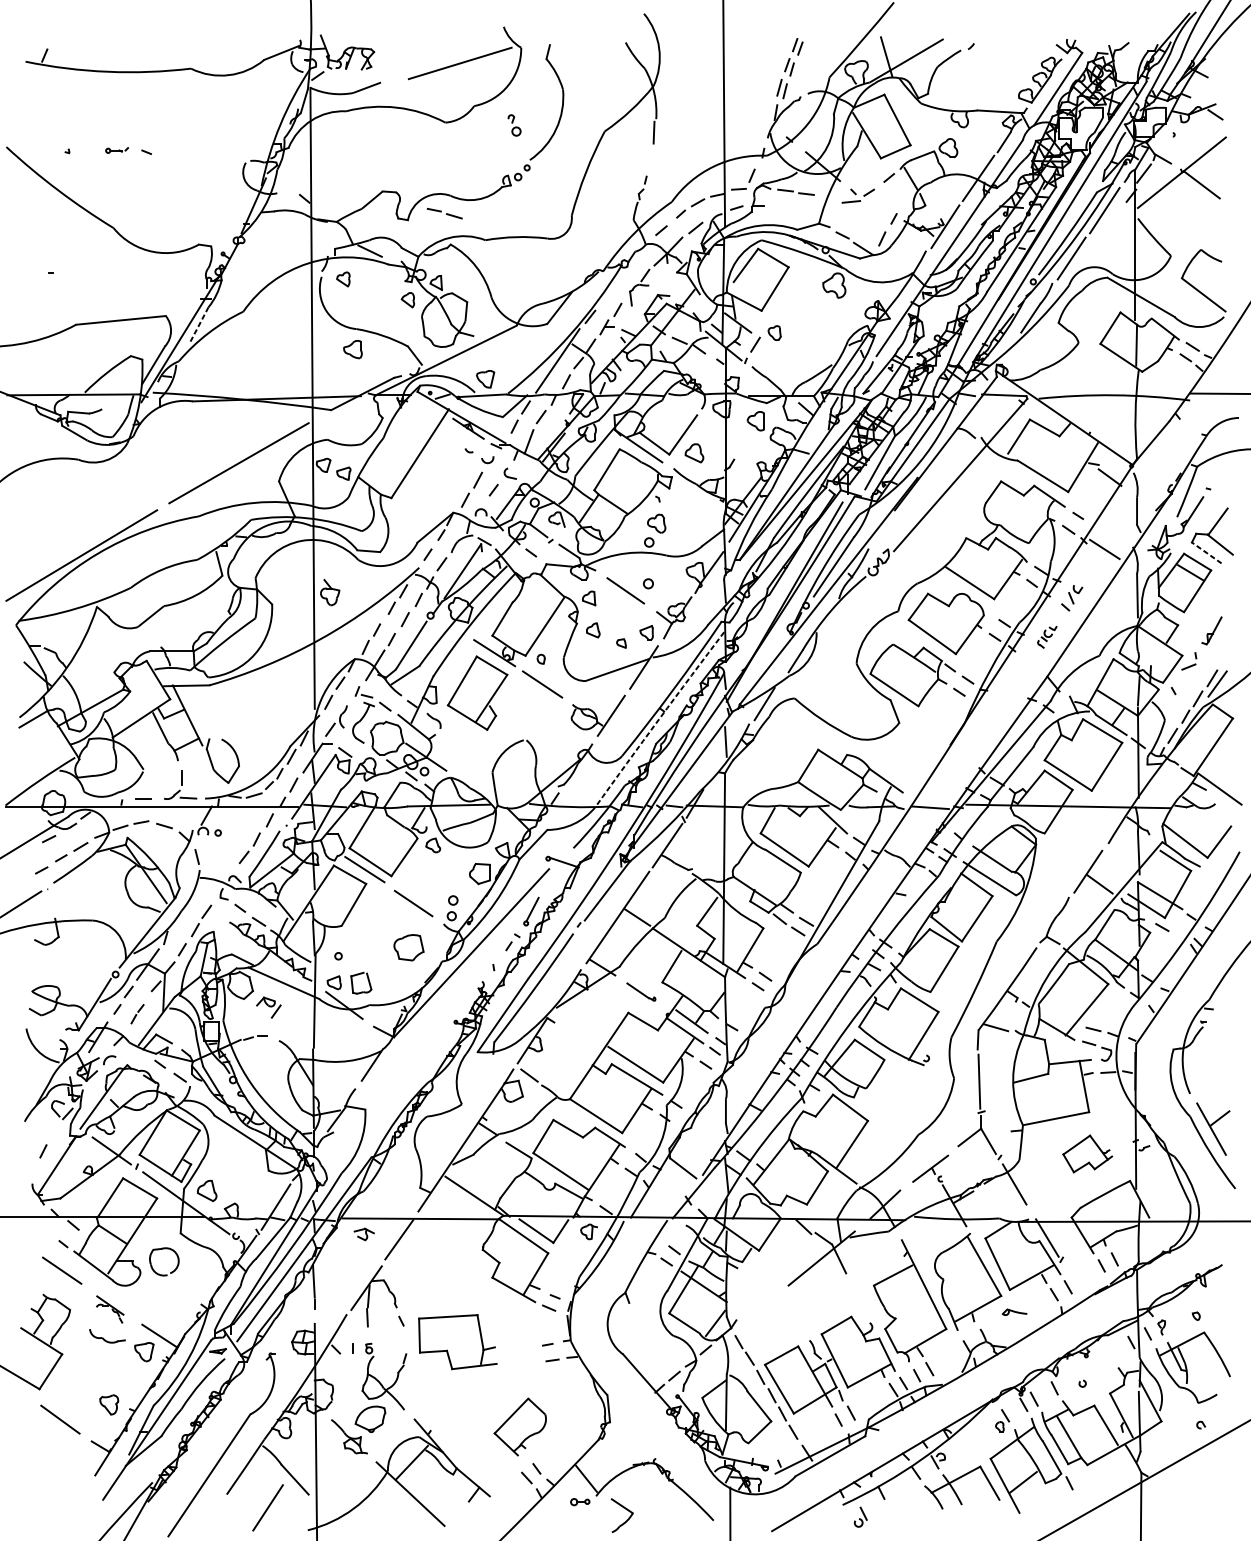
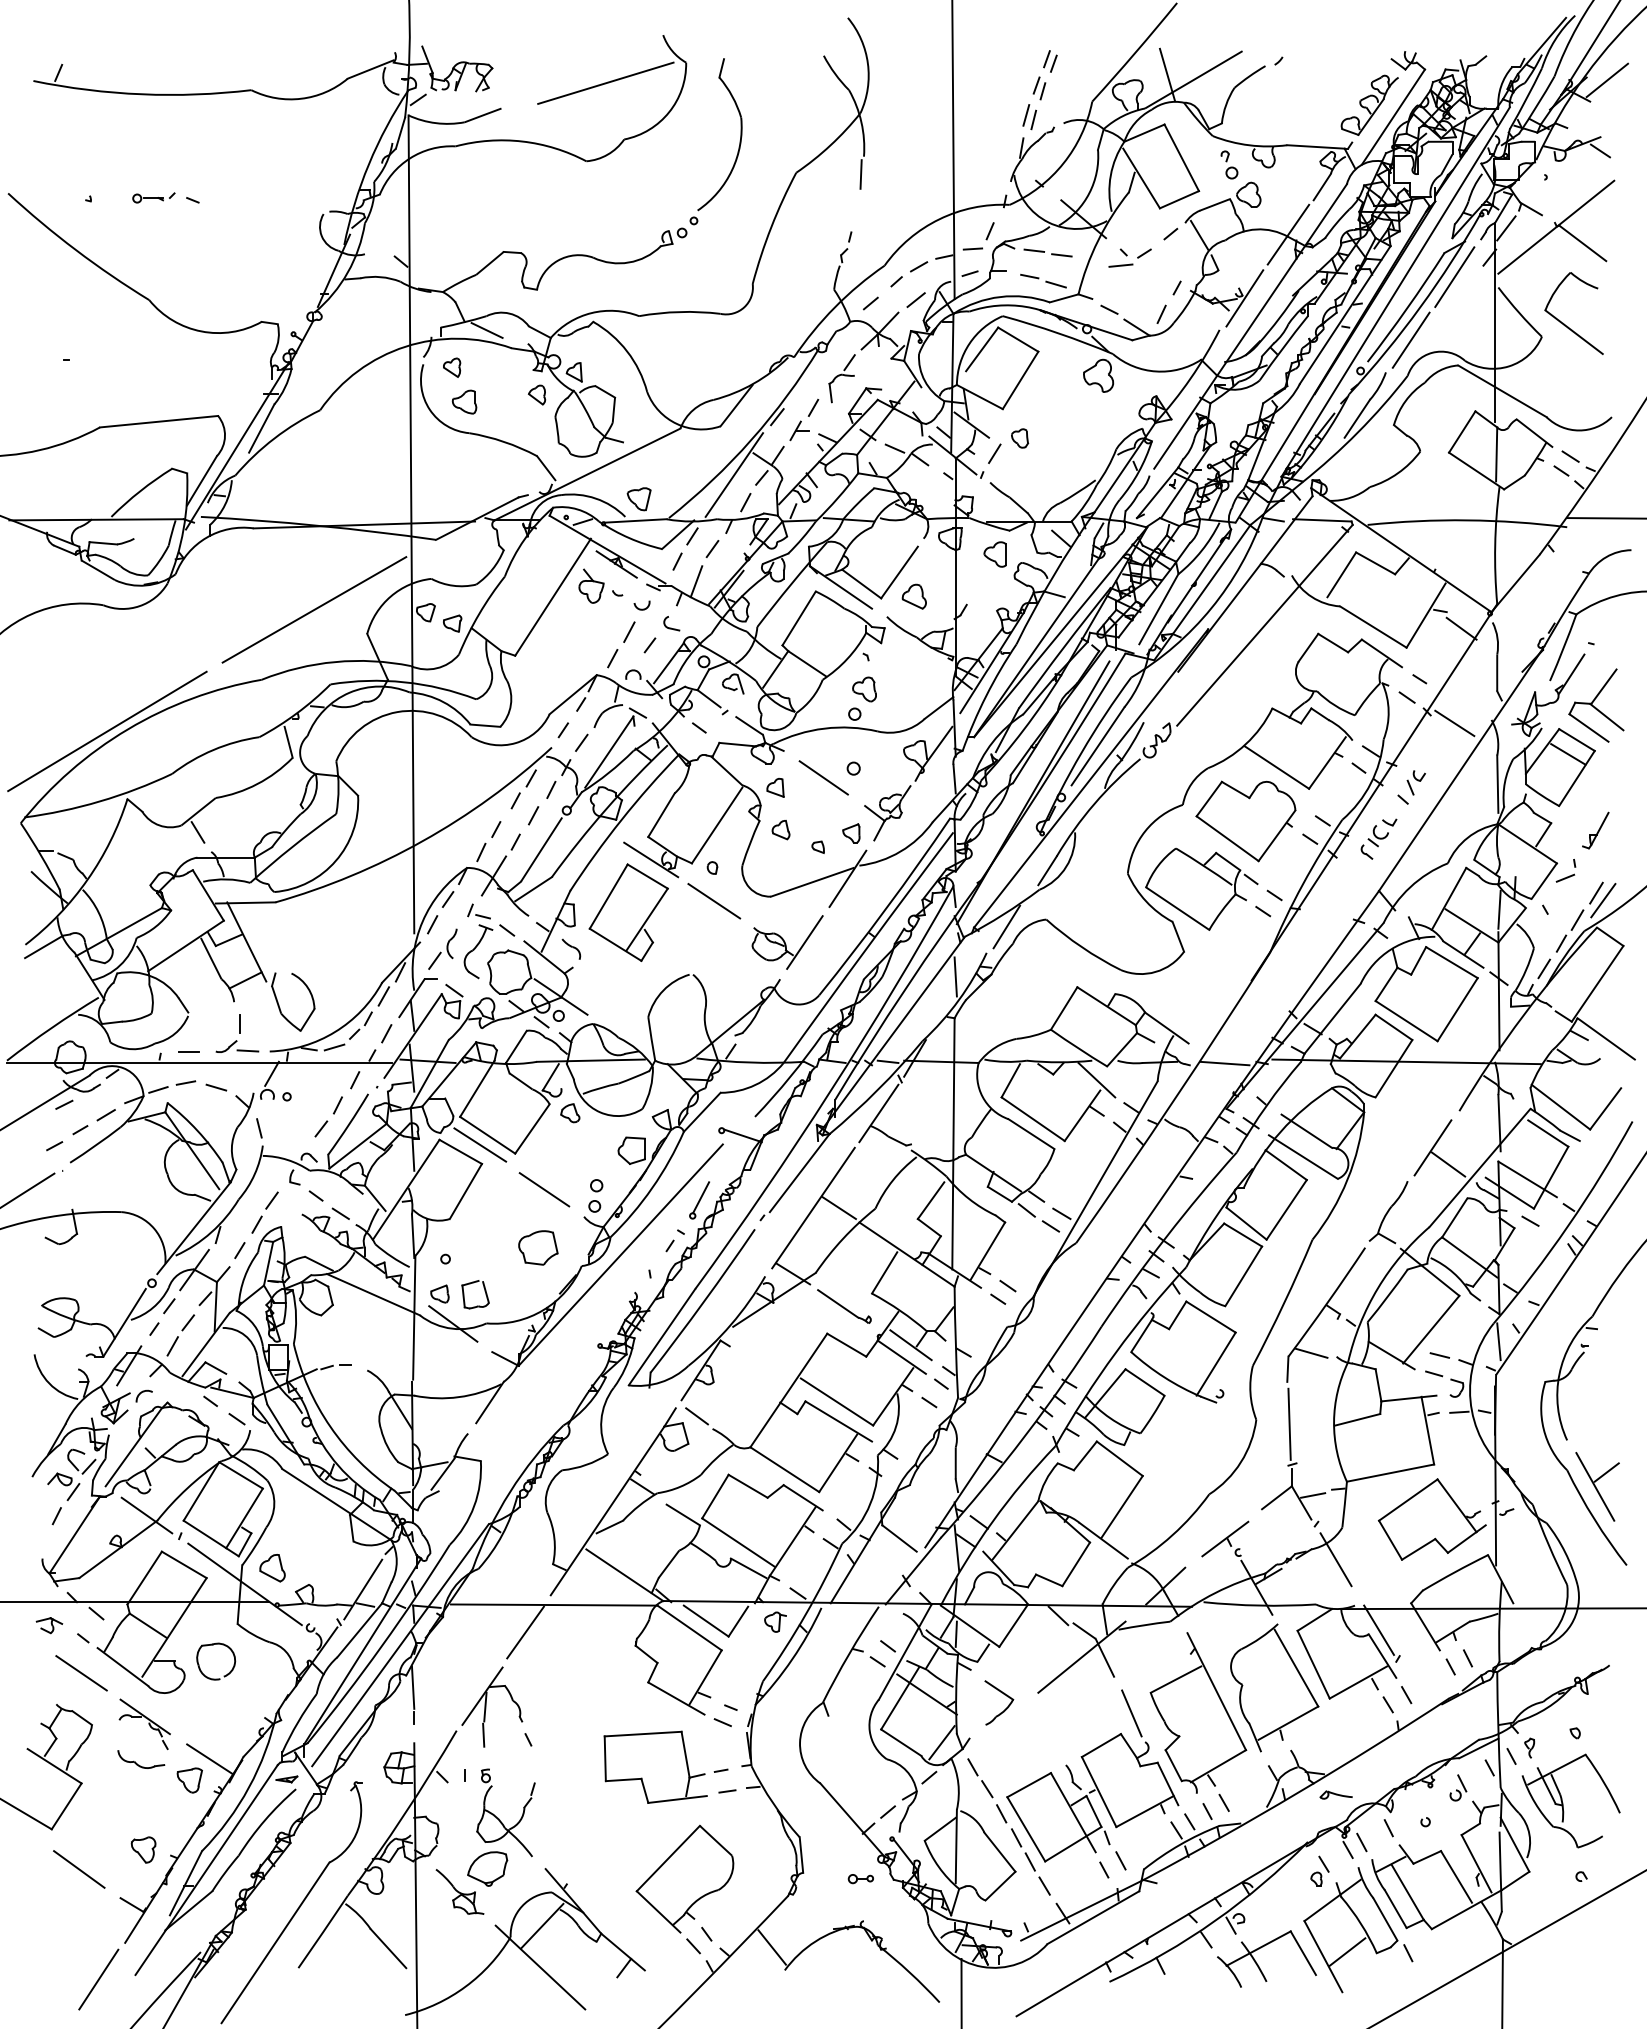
line: (1220, 61) -> (1607, 80), added
part: (514, 125) -> (1229, 164), moved
part: (116, 150) -> (153, 197), size x1.43
part: (444, 213) -> (1043, 280), moved
part: (1196, 288) -> (1564, 323), moved
line: (198, 326) -> (261, 429), dashed -> solid
part: (352, 349) -> (464, 401), moved
line: (1207, 553) -> (1589, 728), dashed -> solid
part: (330, 592) -> (591, 585), moved
line: (150, 632) -> (197, 832), added
part: (1046, 636) -> (1378, 838), size x1.43
arc: (658, 719) -> (867, 947), dashed -> solid
part: (641, 992) -> (844, 1306), size x1.43
part: (268, 1007) -> (63, 1486), moved
part: (137, 1014) -> (180, 1335), size x1.67
line: (1138, 1018) -> (1498, 1341), added
line: (997, 1135) -> (1313, 1495), added
part: (1087, 1153) -> (1431, 1519), size x1.67
part: (364, 1234) -> (49, 1625), moved
line: (859, 1301) -> (1131, 1713), added
part: (109, 1309) -> (144, 1724), size x1.43
part: (1014, 1311) -> (1335, 1794), moved
part: (457, 1341) -> (655, 1766), moved
part: (519, 1426) -> (684, 1878), size x1.43
part: (579, 1502) -> (860, 1879), moved
line: (267, 1507) -> (98, 1979), moved
part: (860, 1516) -> (1458, 1787), moved
part: (627, 1519) -> (1005, 1708), moved

